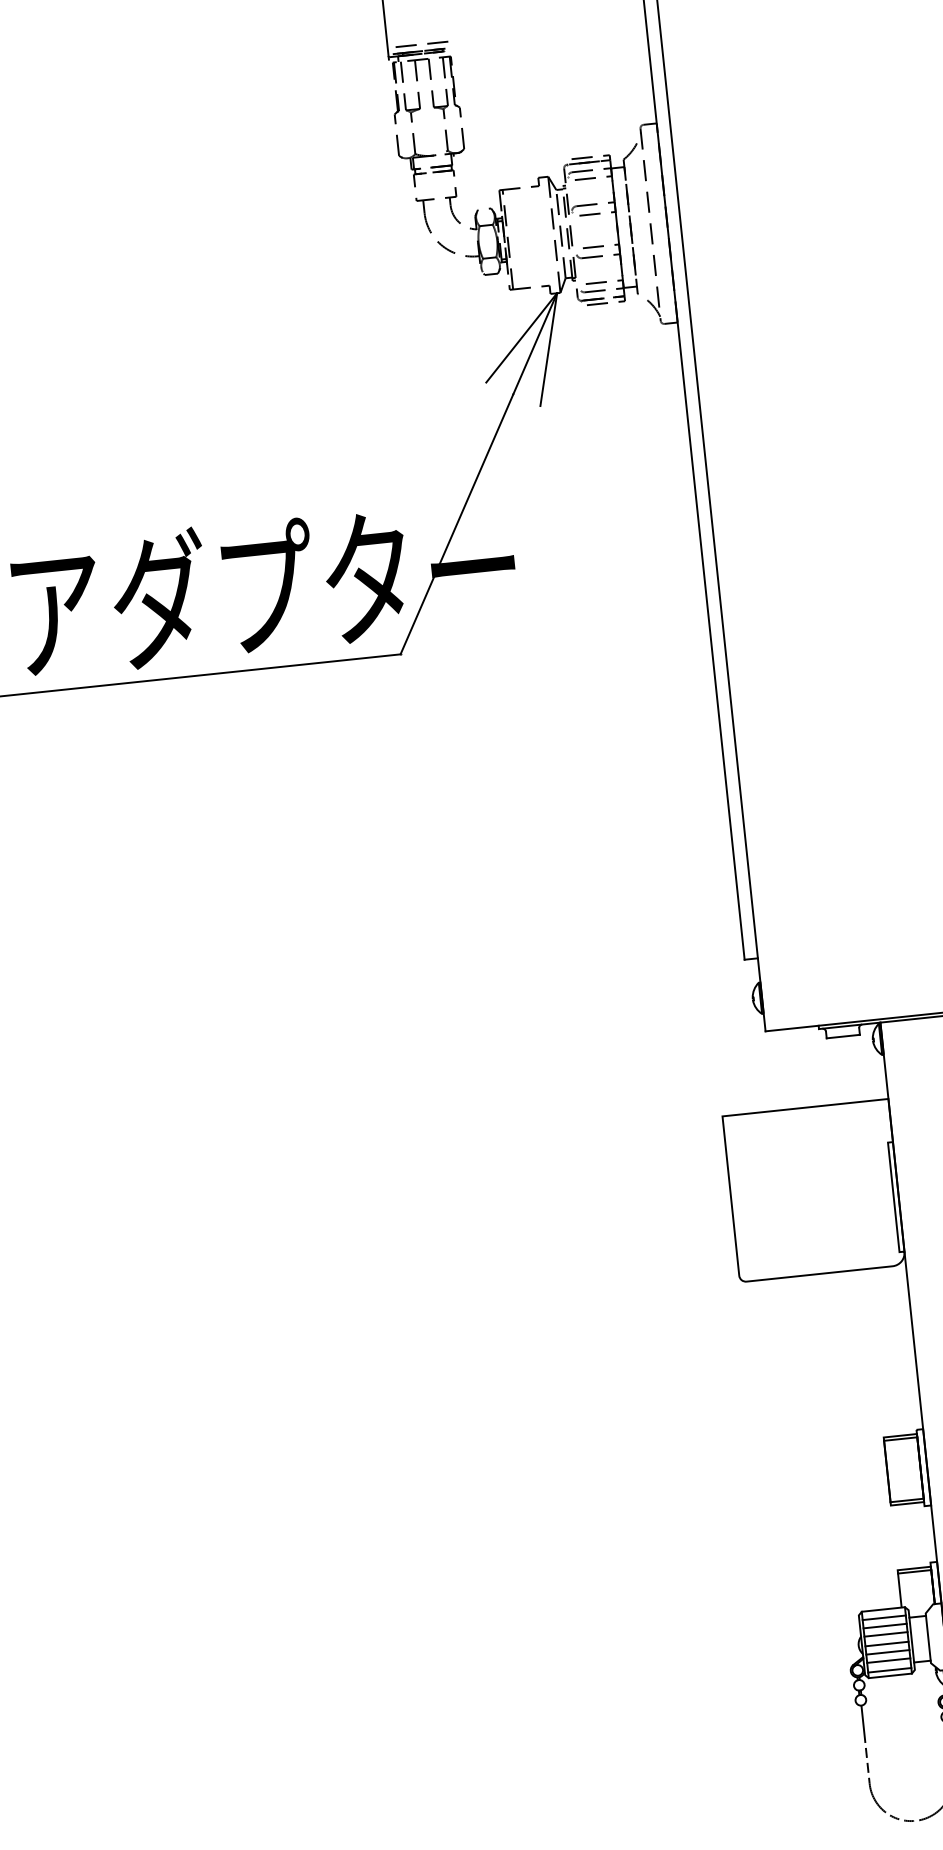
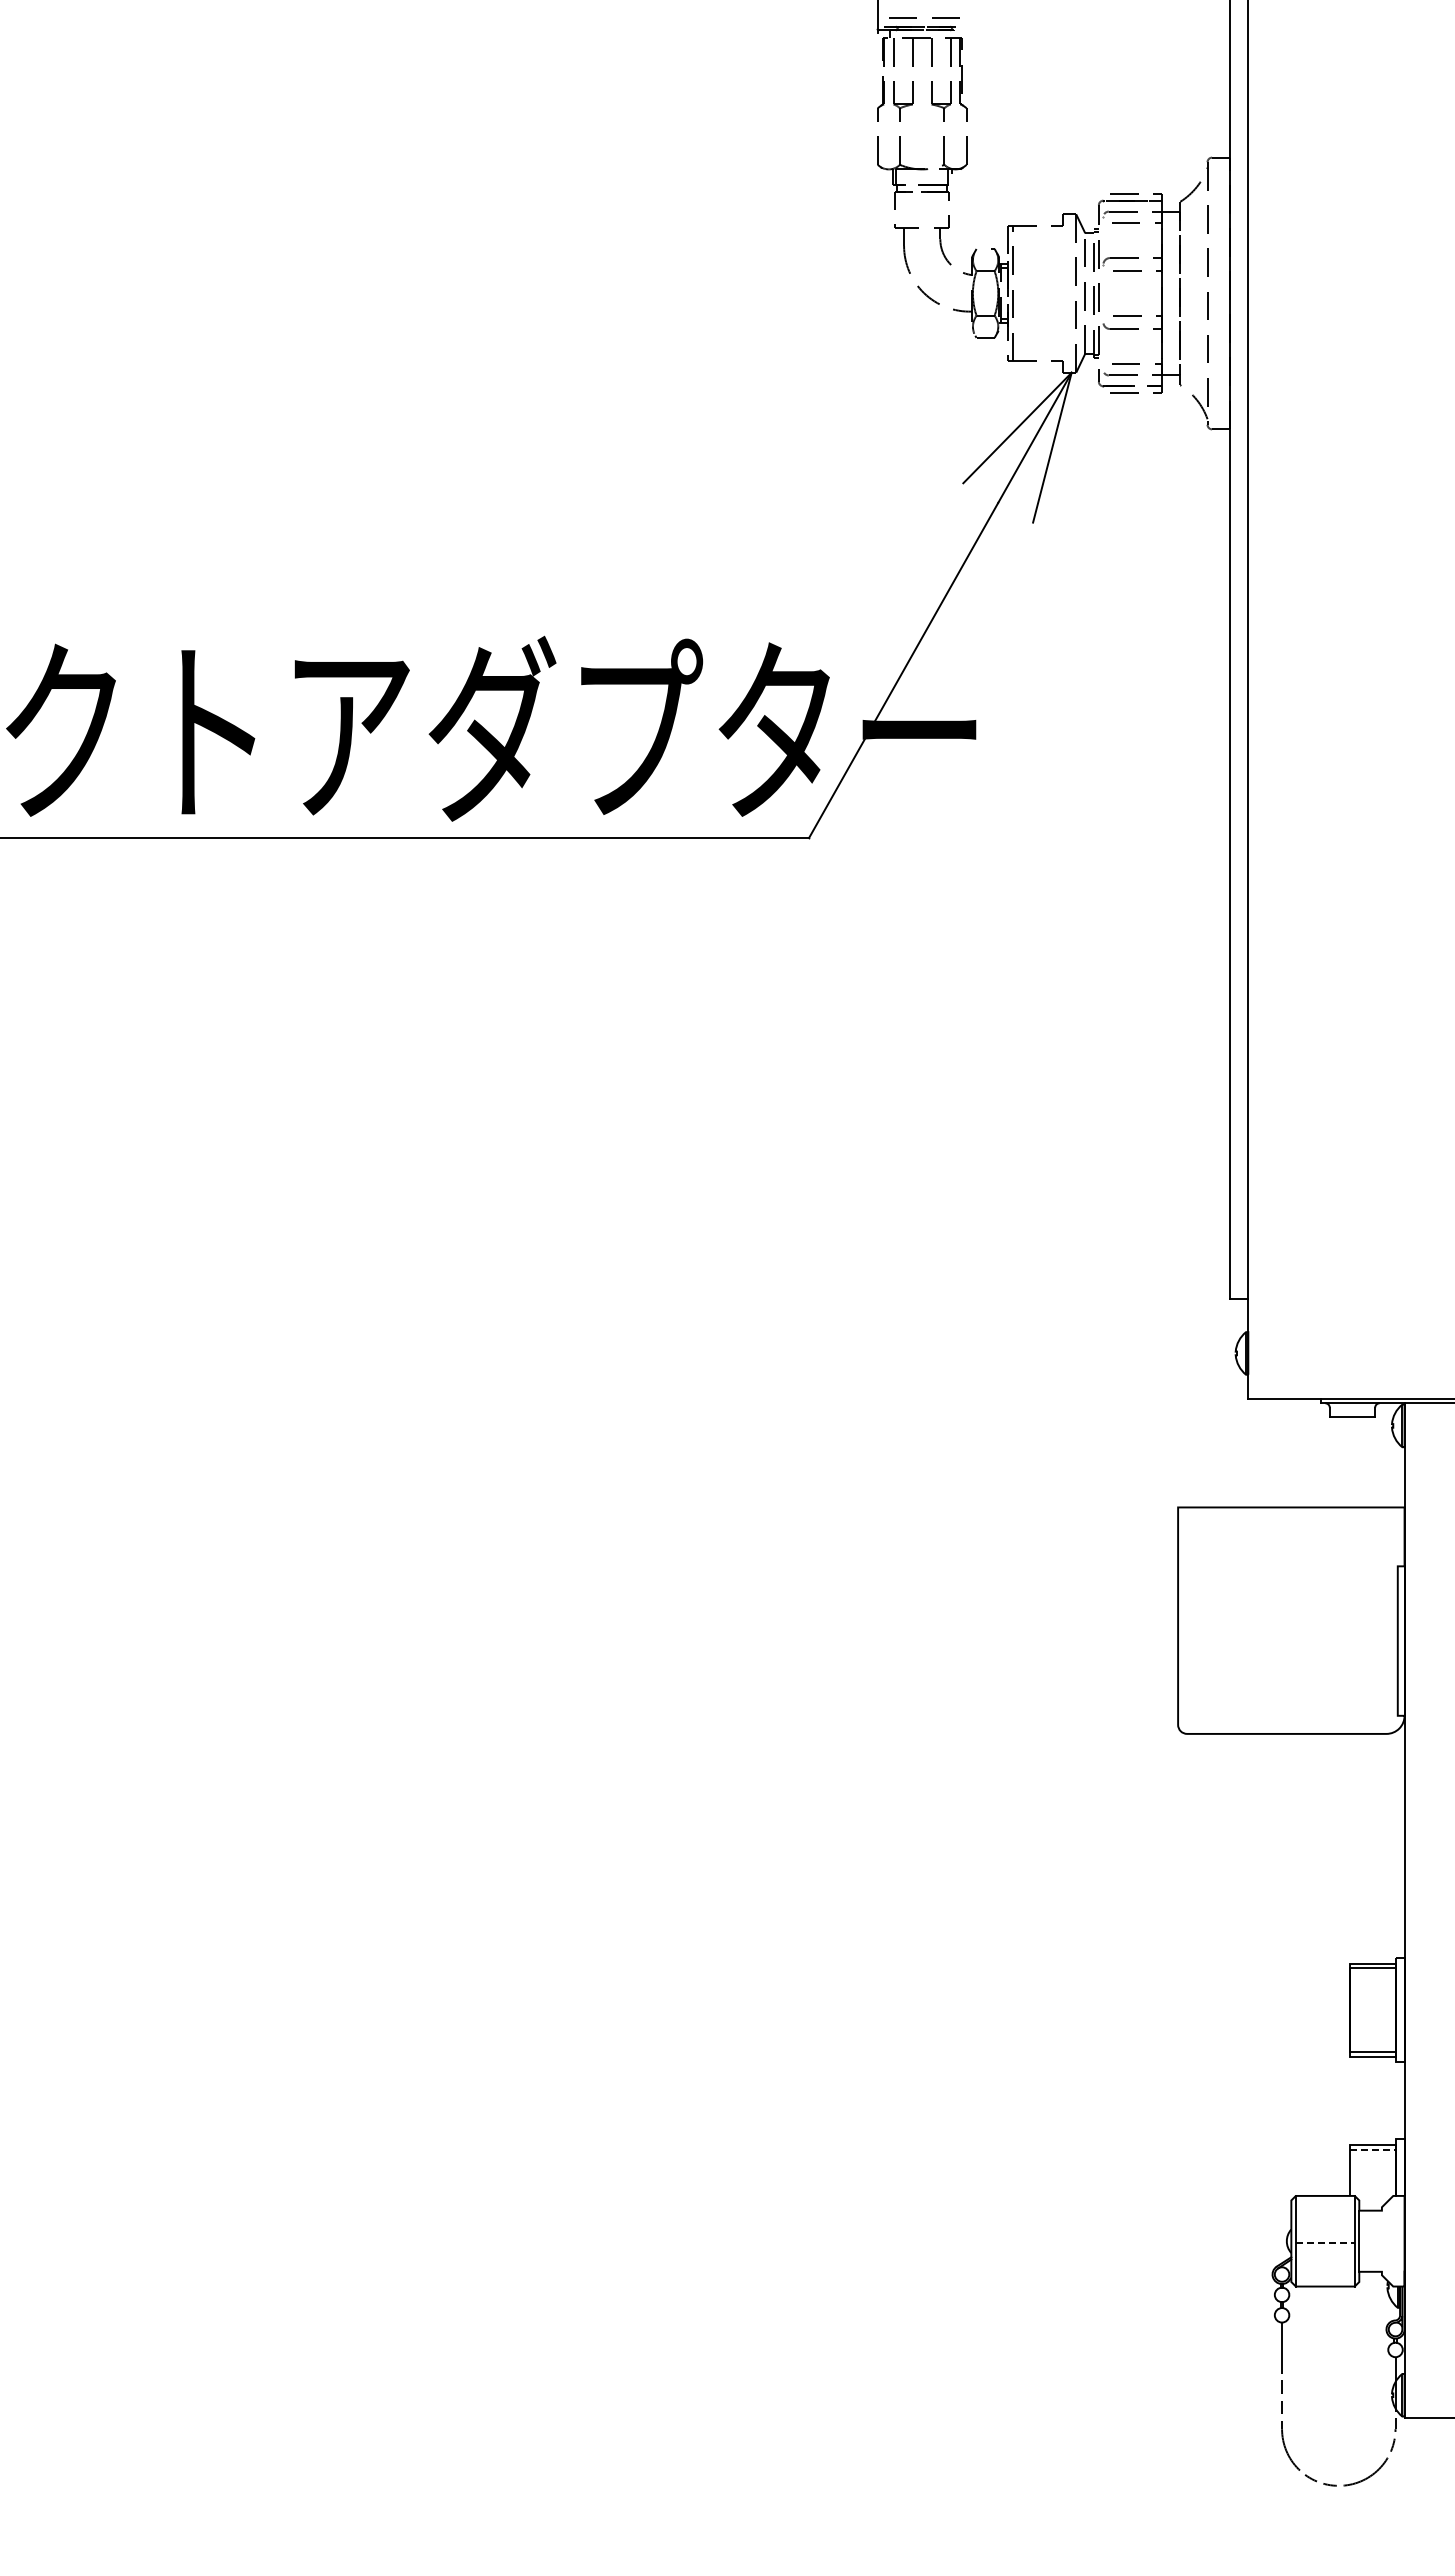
line: (914, 1571) -> (1372, 2149), solid -> dashed
line: (883, 1618) -> (1324, 2207), removed
line: (884, 1626) -> (1324, 2218), removed
line: (885, 1634) -> (1324, 2229), removed
line: (927, 1637) -> (1381, 2240), removed
line: (887, 1644) -> (1325, 2243), solid -> dashed
line: (887, 1652) -> (1324, 2254), removed
line: (888, 1660) -> (1324, 2265), removed
line: (889, 1670) -> (1324, 2278), removed

